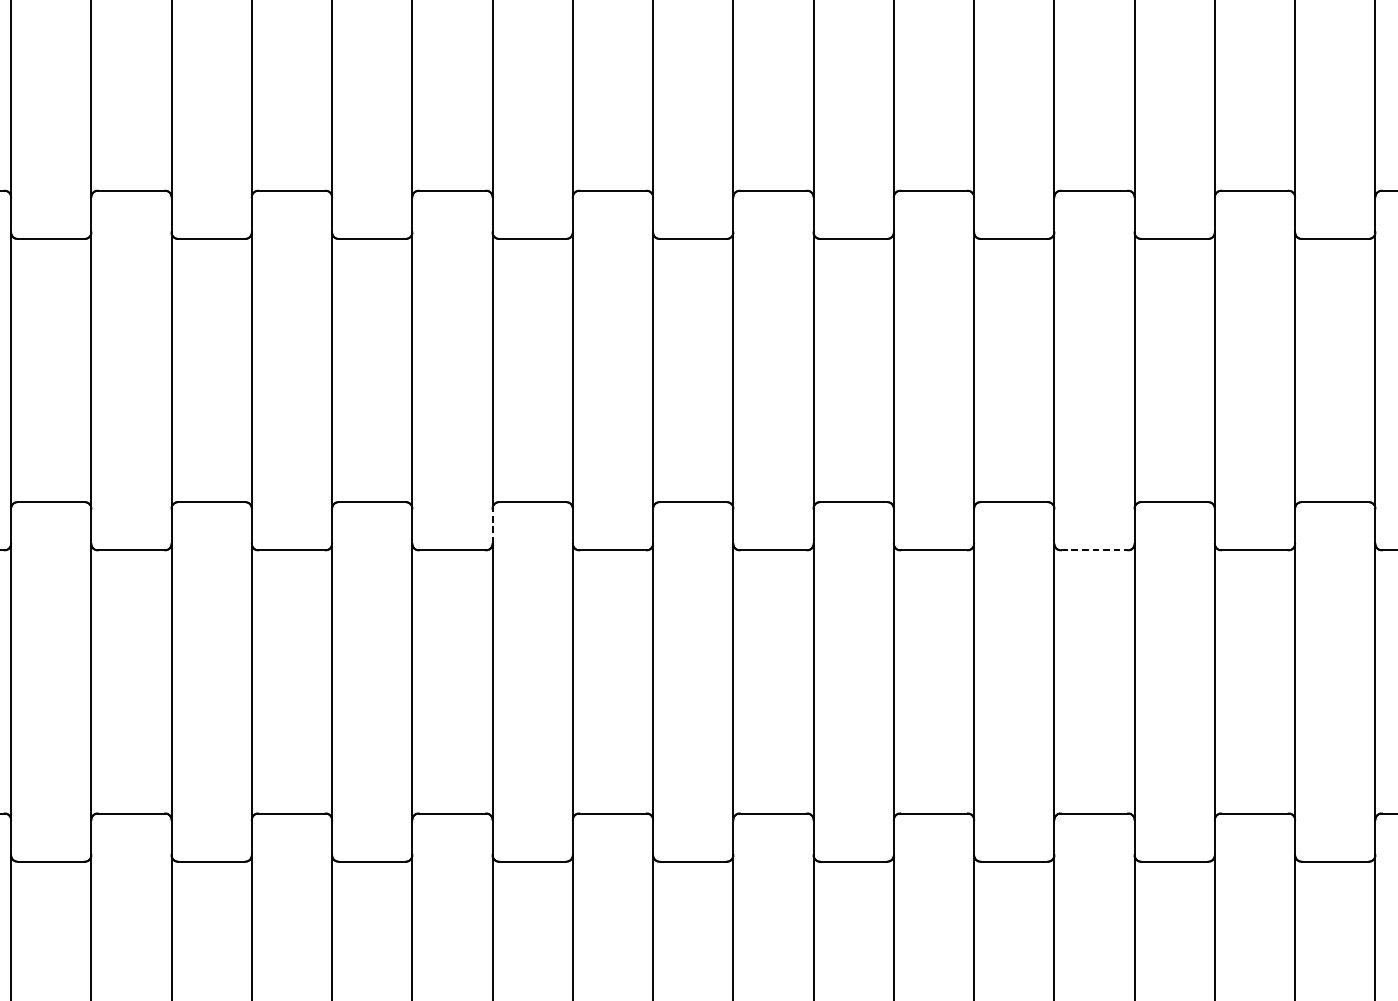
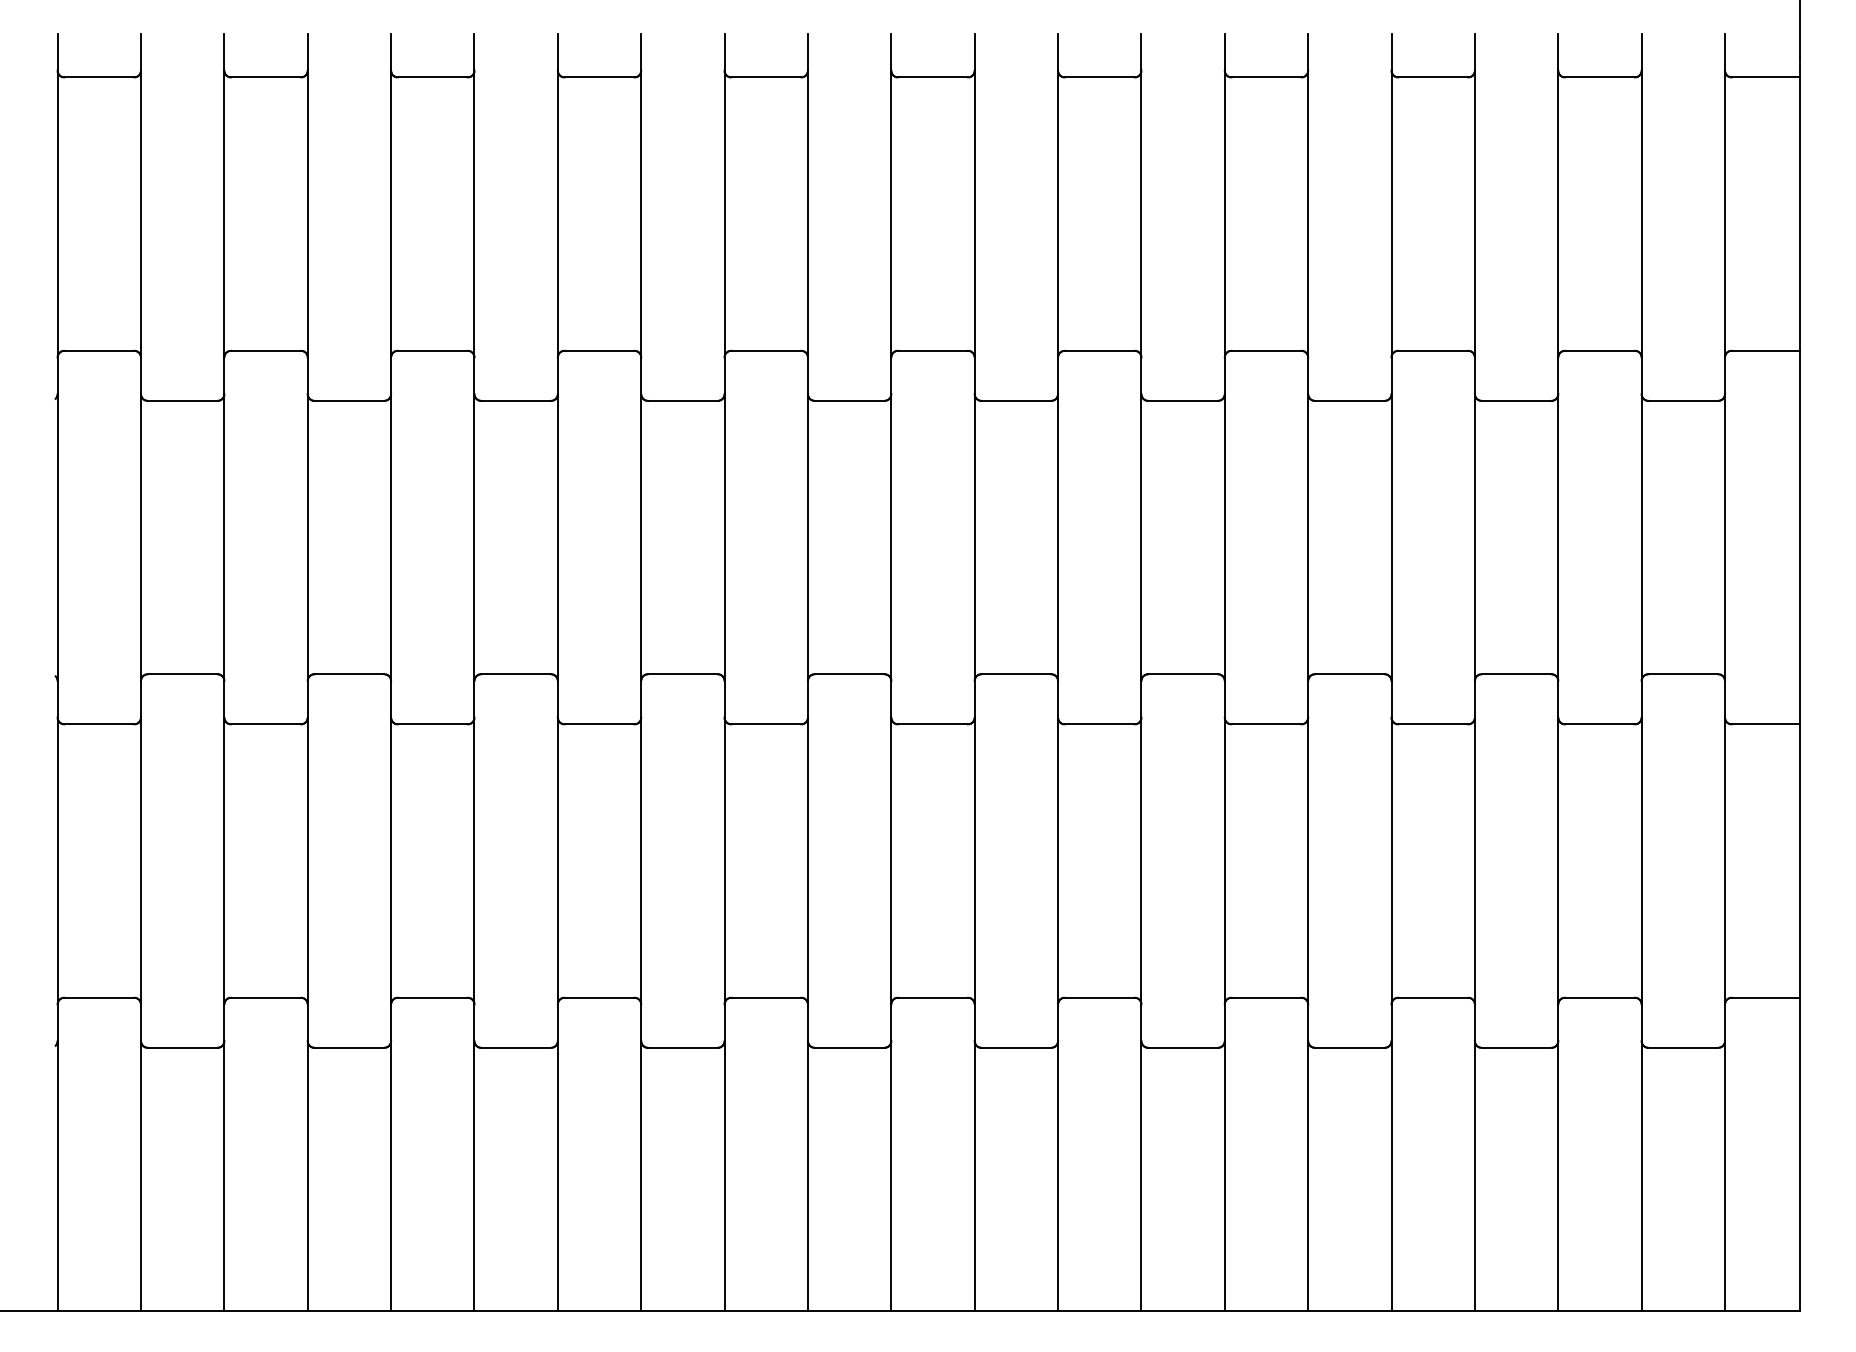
line: (492, 525) -> (807, 698), dashed -> solid
line: (1094, 550) -> (1433, 724), dashed -> solid

